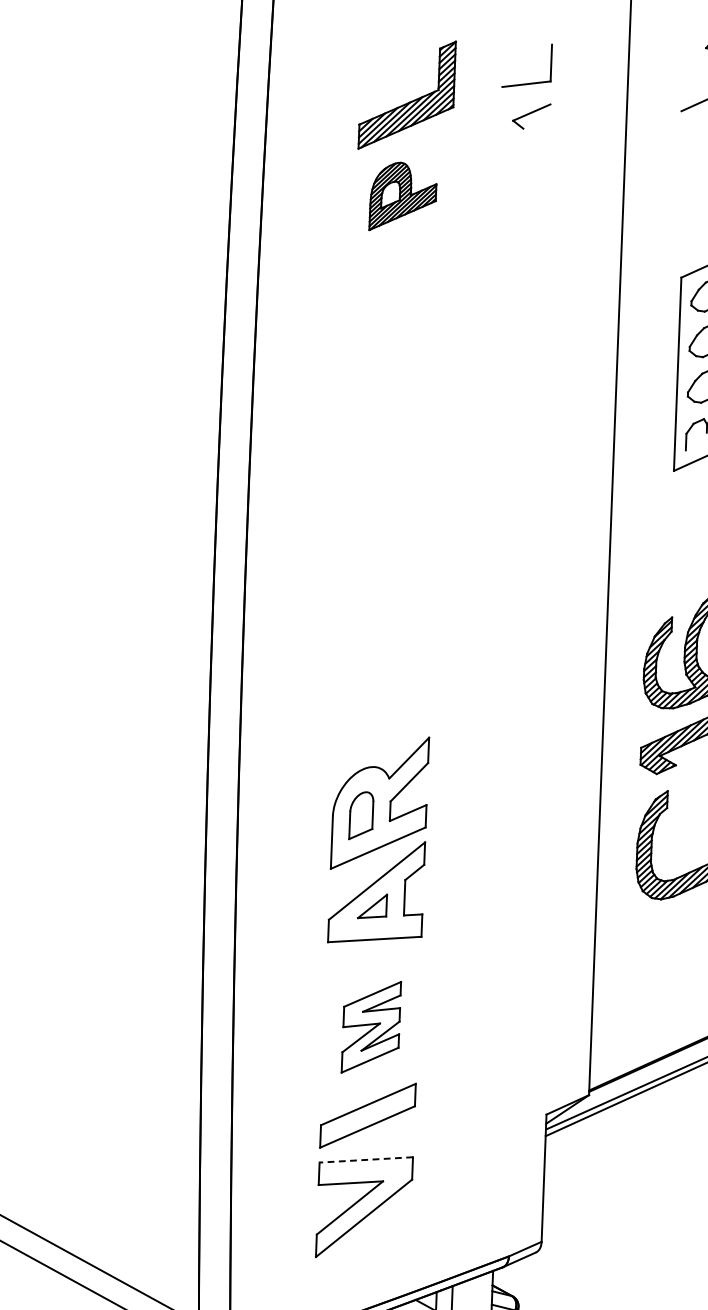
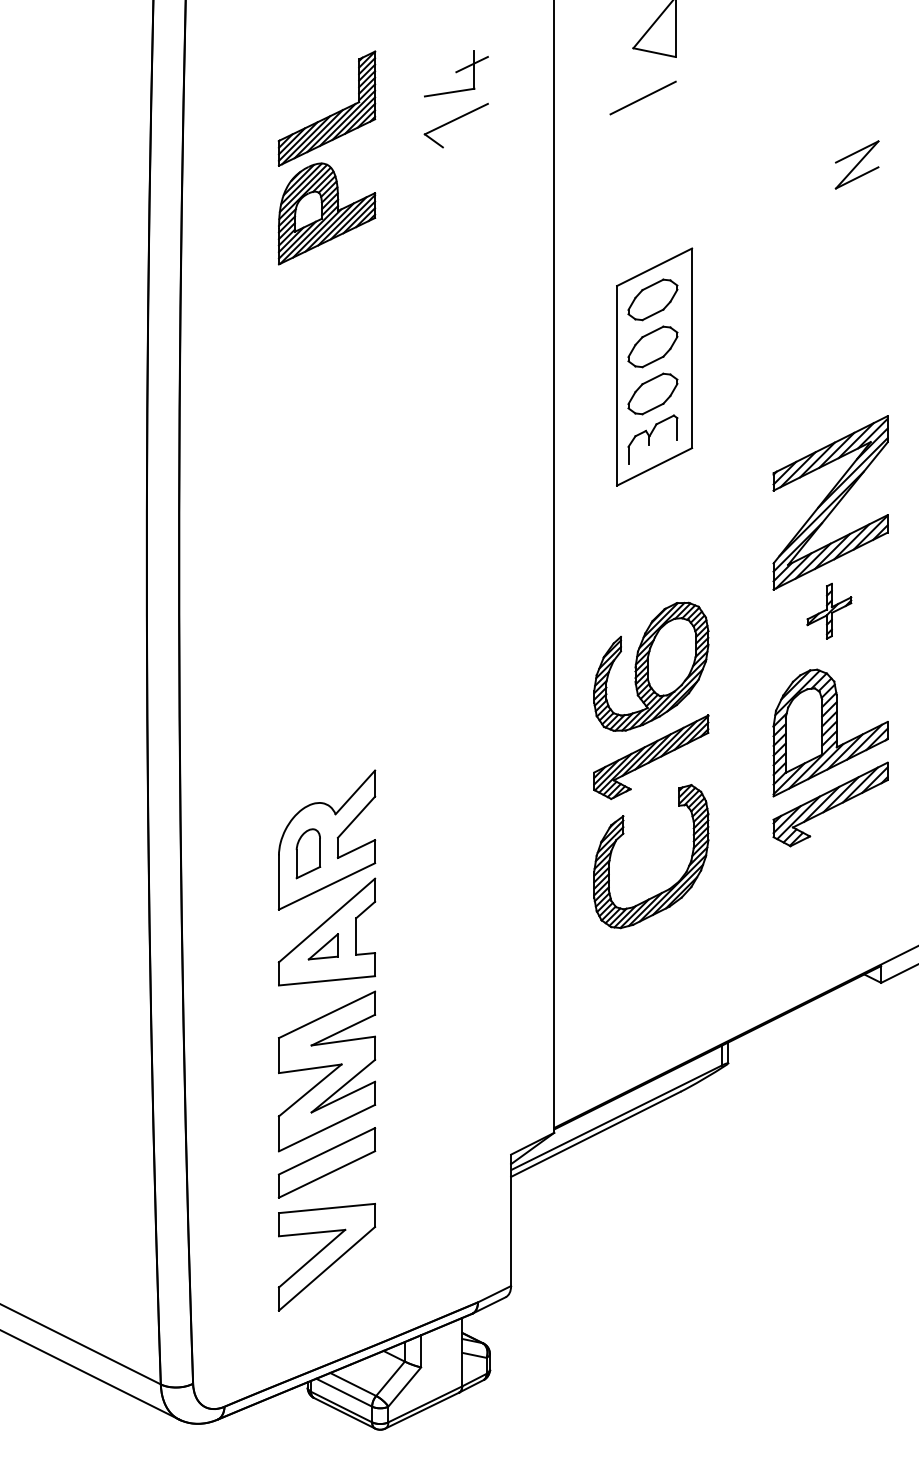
line: (548, 57) -> (471, 64), added
part: (530, 116) -> (455, 125), size x1.67
part: (402, 196) -> (326, 213), size x1.43
part: (370, 1027) -> (326, 1071), size x1.67
line: (365, 1159) -> (326, 1208), dashed -> solid

